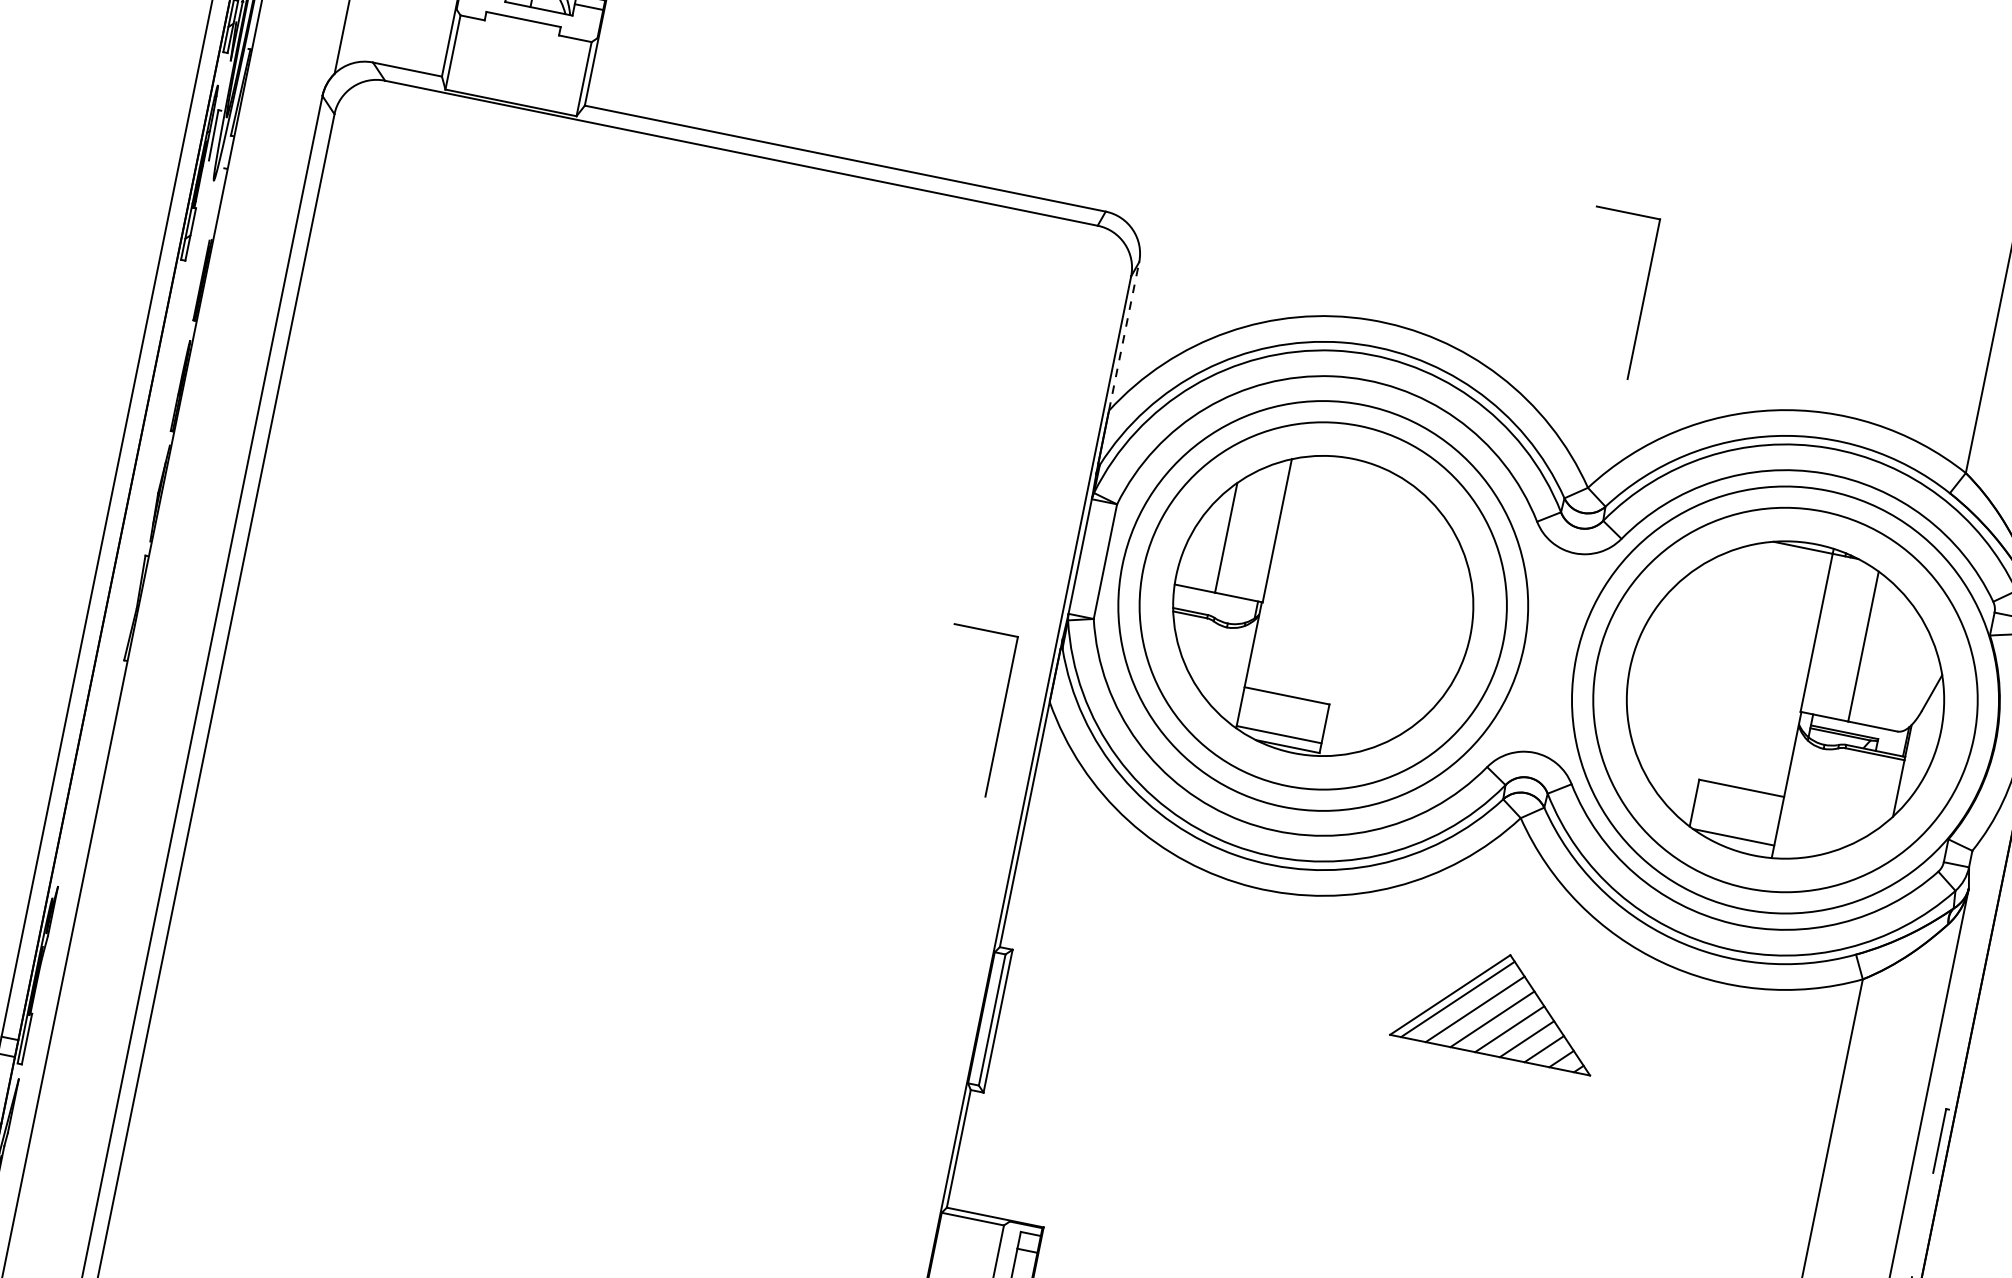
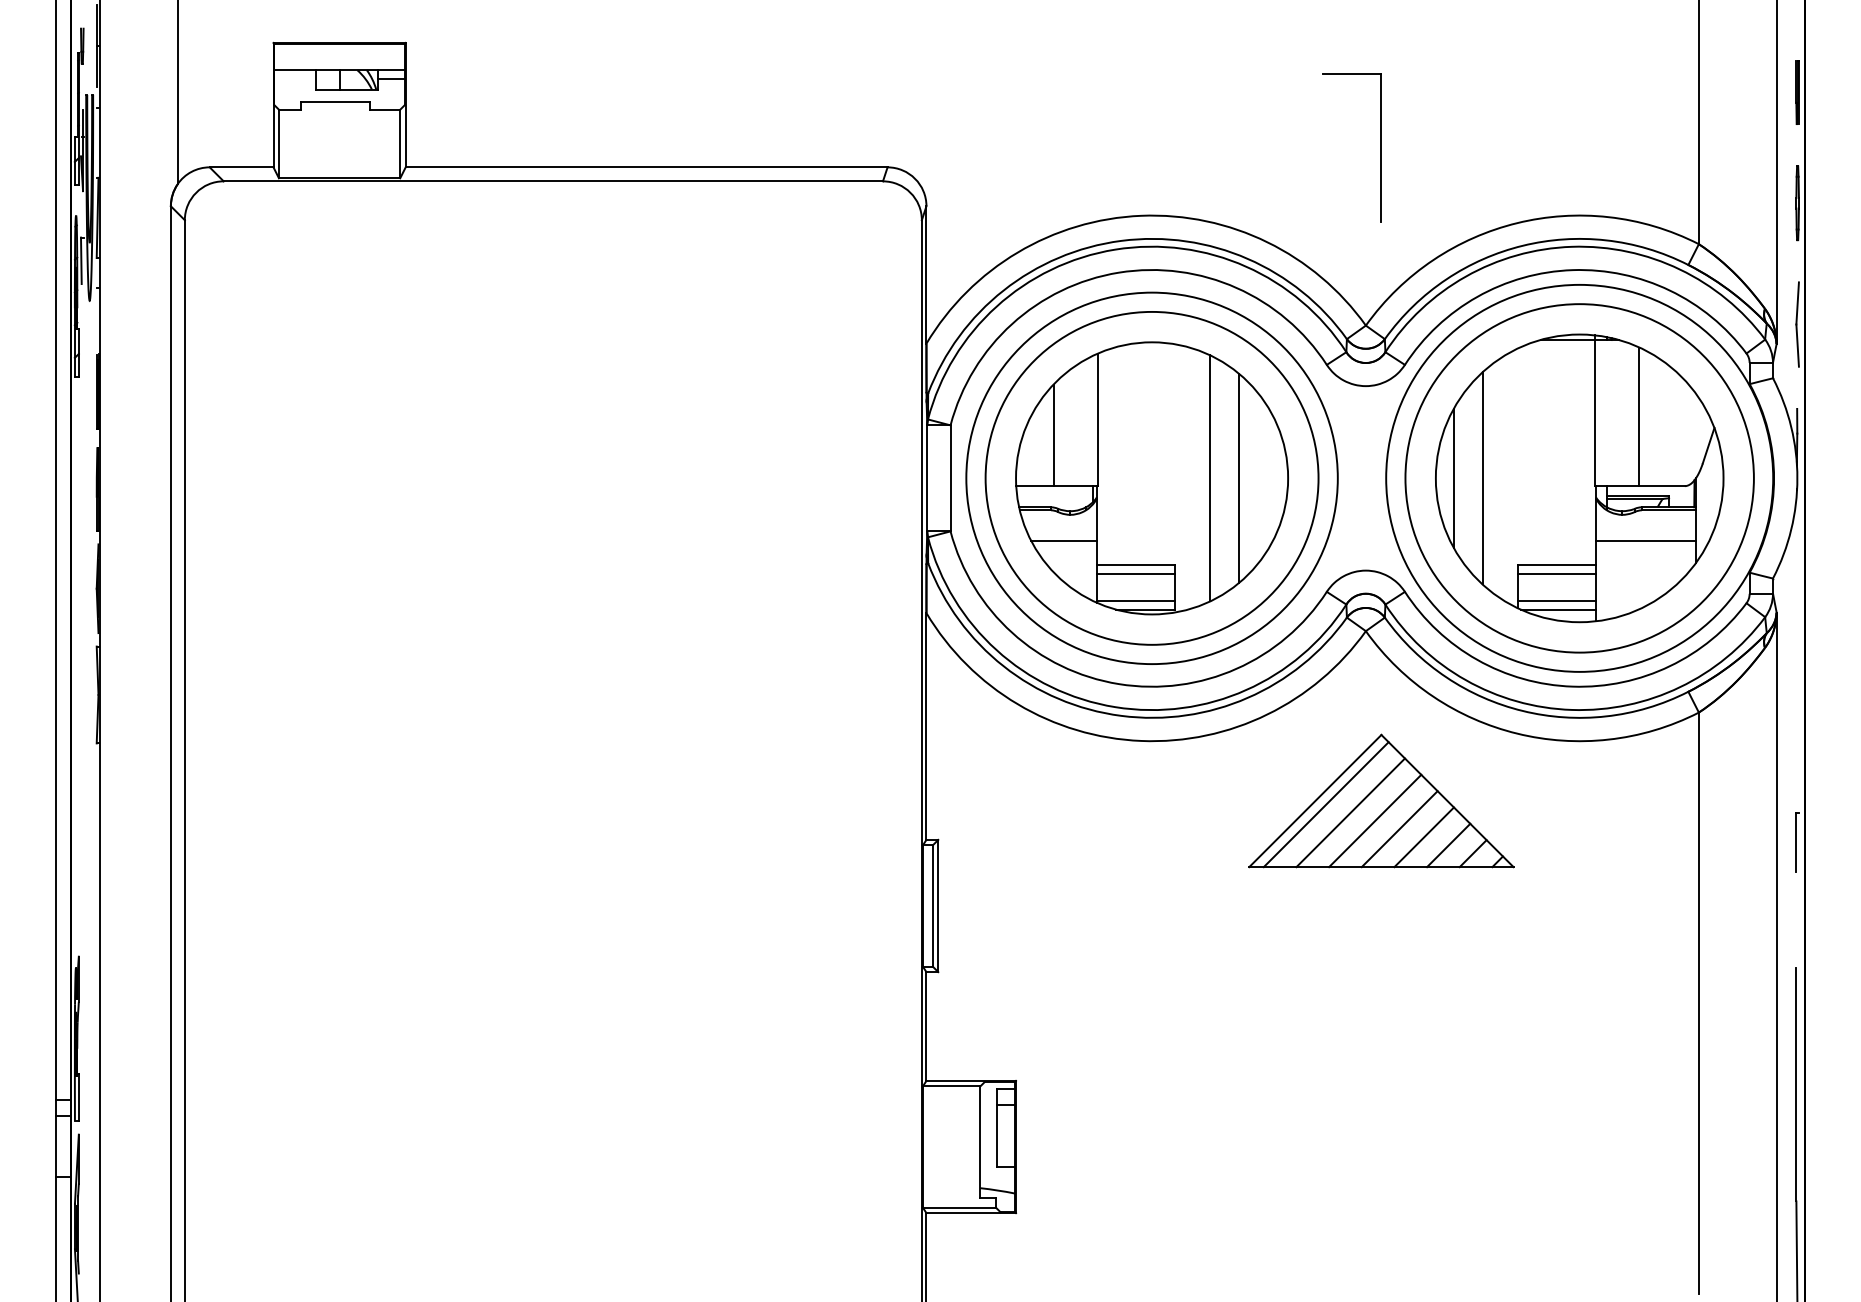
line: (1124, 335) -> (926, 274), dashed -> solid
line: (1386, 618) -> (1210, 478), added
line: (1417, 625) -> (1239, 478), added
line: (1213, 654) -> (1063, 541), added
line: (1649, 672) -> (1453, 478), added
line: (1680, 678) -> (1482, 478), added
line: (1284, 705) -> (1135, 573), added
part: (1000, 716) -> (885, 634), removed
line: (1843, 782) -> (1646, 541), added
line: (1739, 797) -> (1556, 573), added
line: (1733, 826) -> (1556, 600), added
part: (1500, 1004) -> (1381, 800), size x1.43

